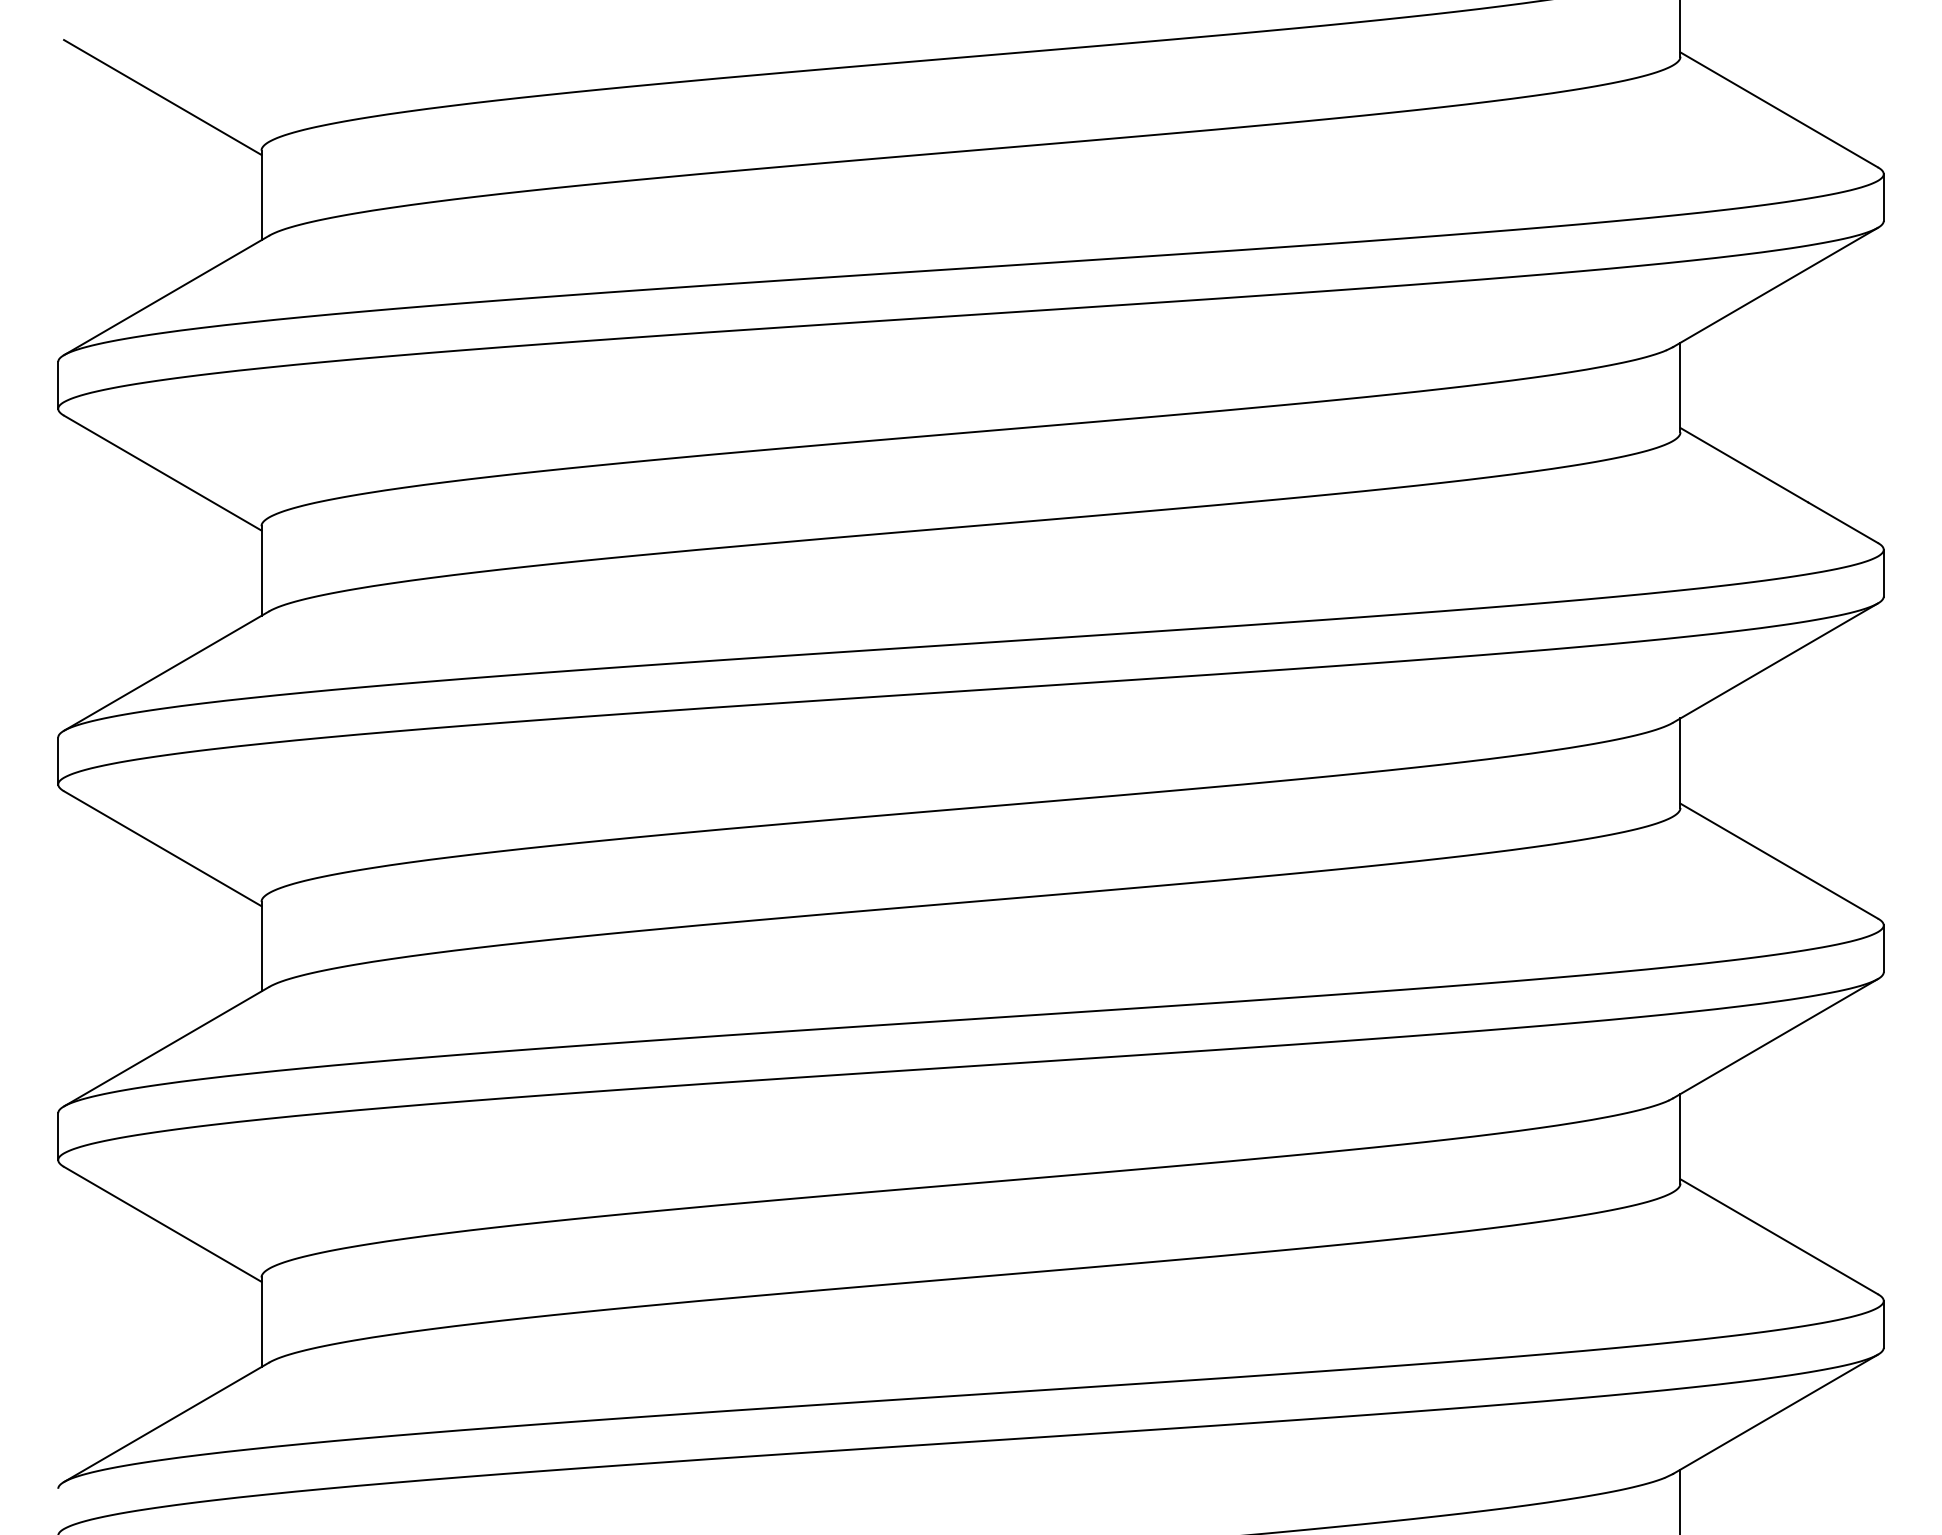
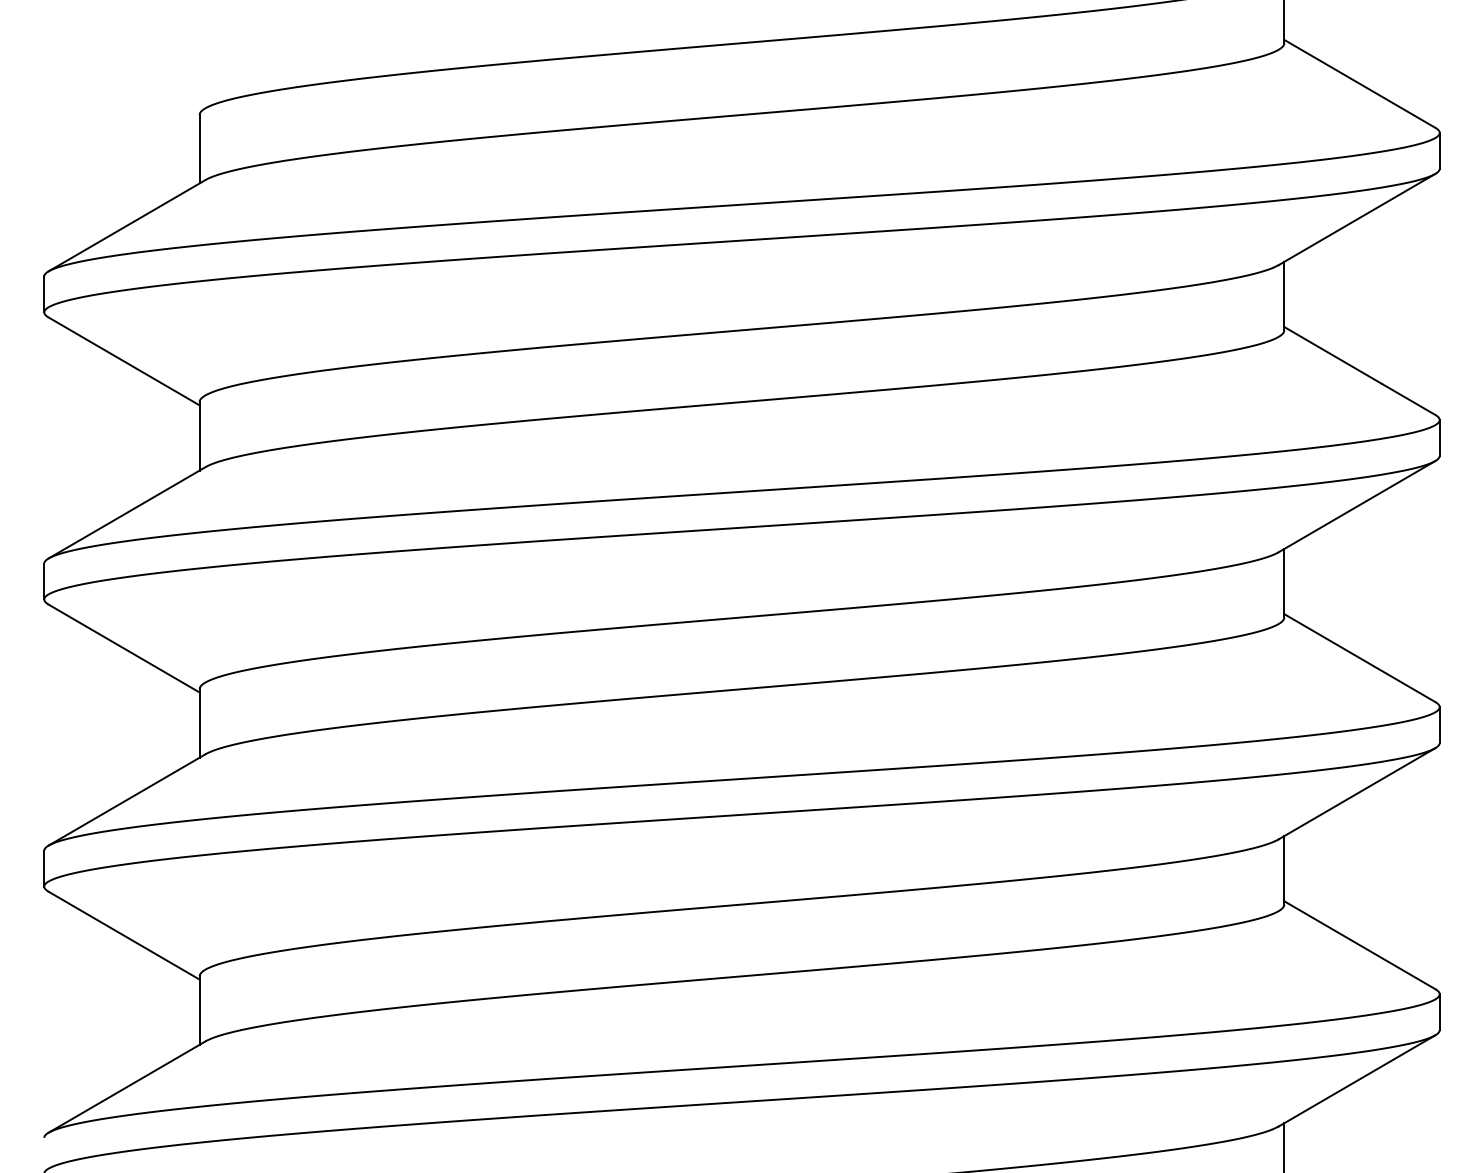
line: (162, 97) -> (123, 74), removed

